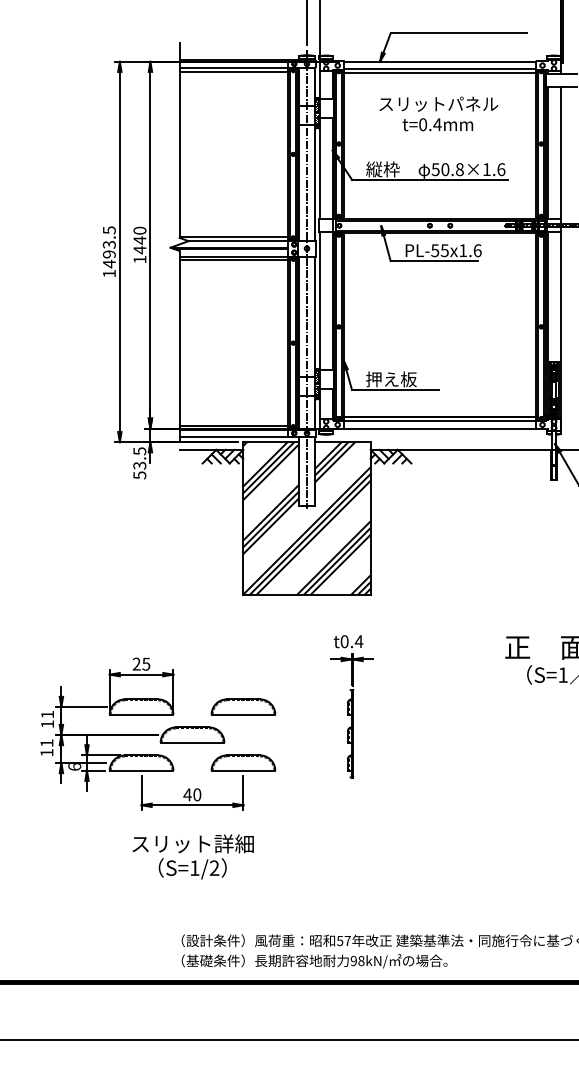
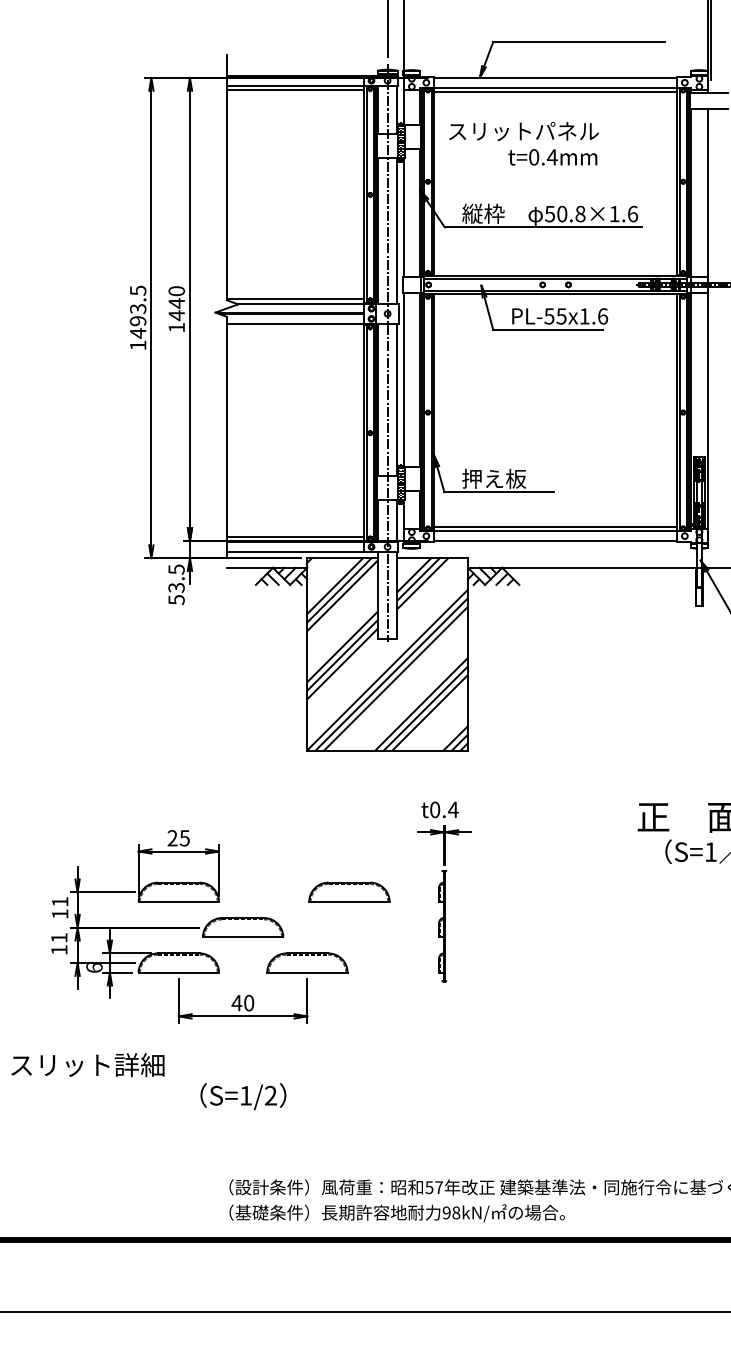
text: (438, 104) -> (523, 131), moved
line: (234, 260) -> (295, 328), removed
part: (243, 706) -> (349, 891), moved
text: (192, 844) -> (87, 1065), moved

